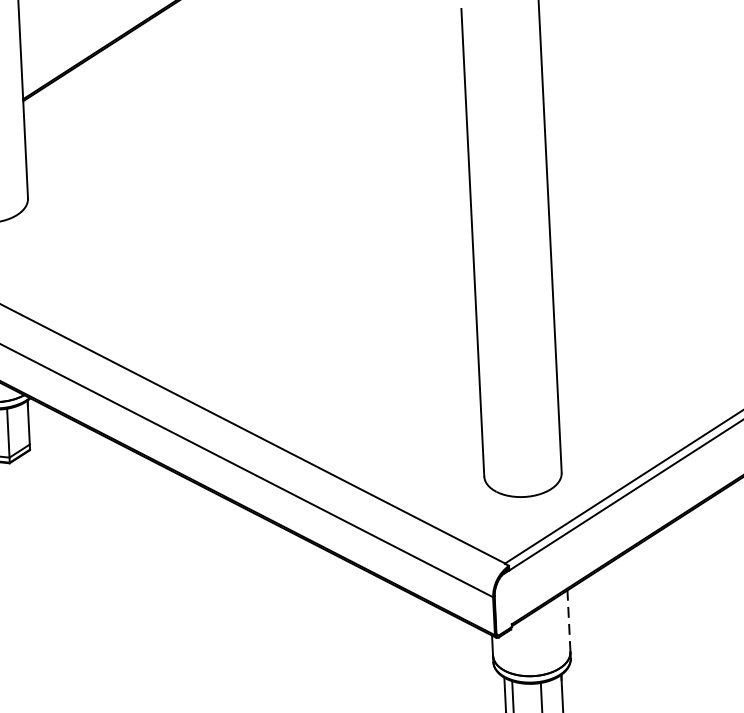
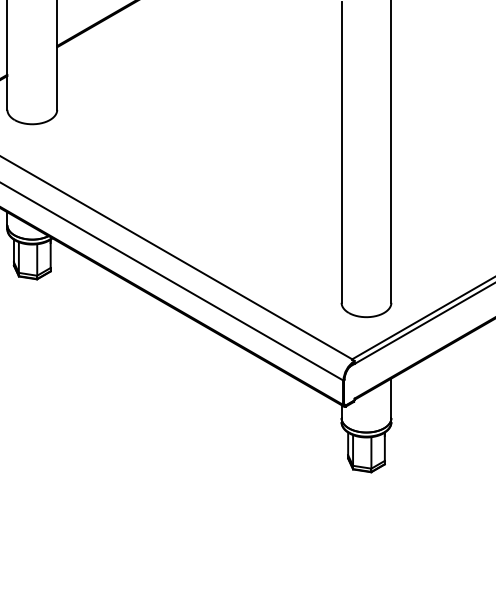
line: (569, 621) -> (391, 398), dashed -> solid

